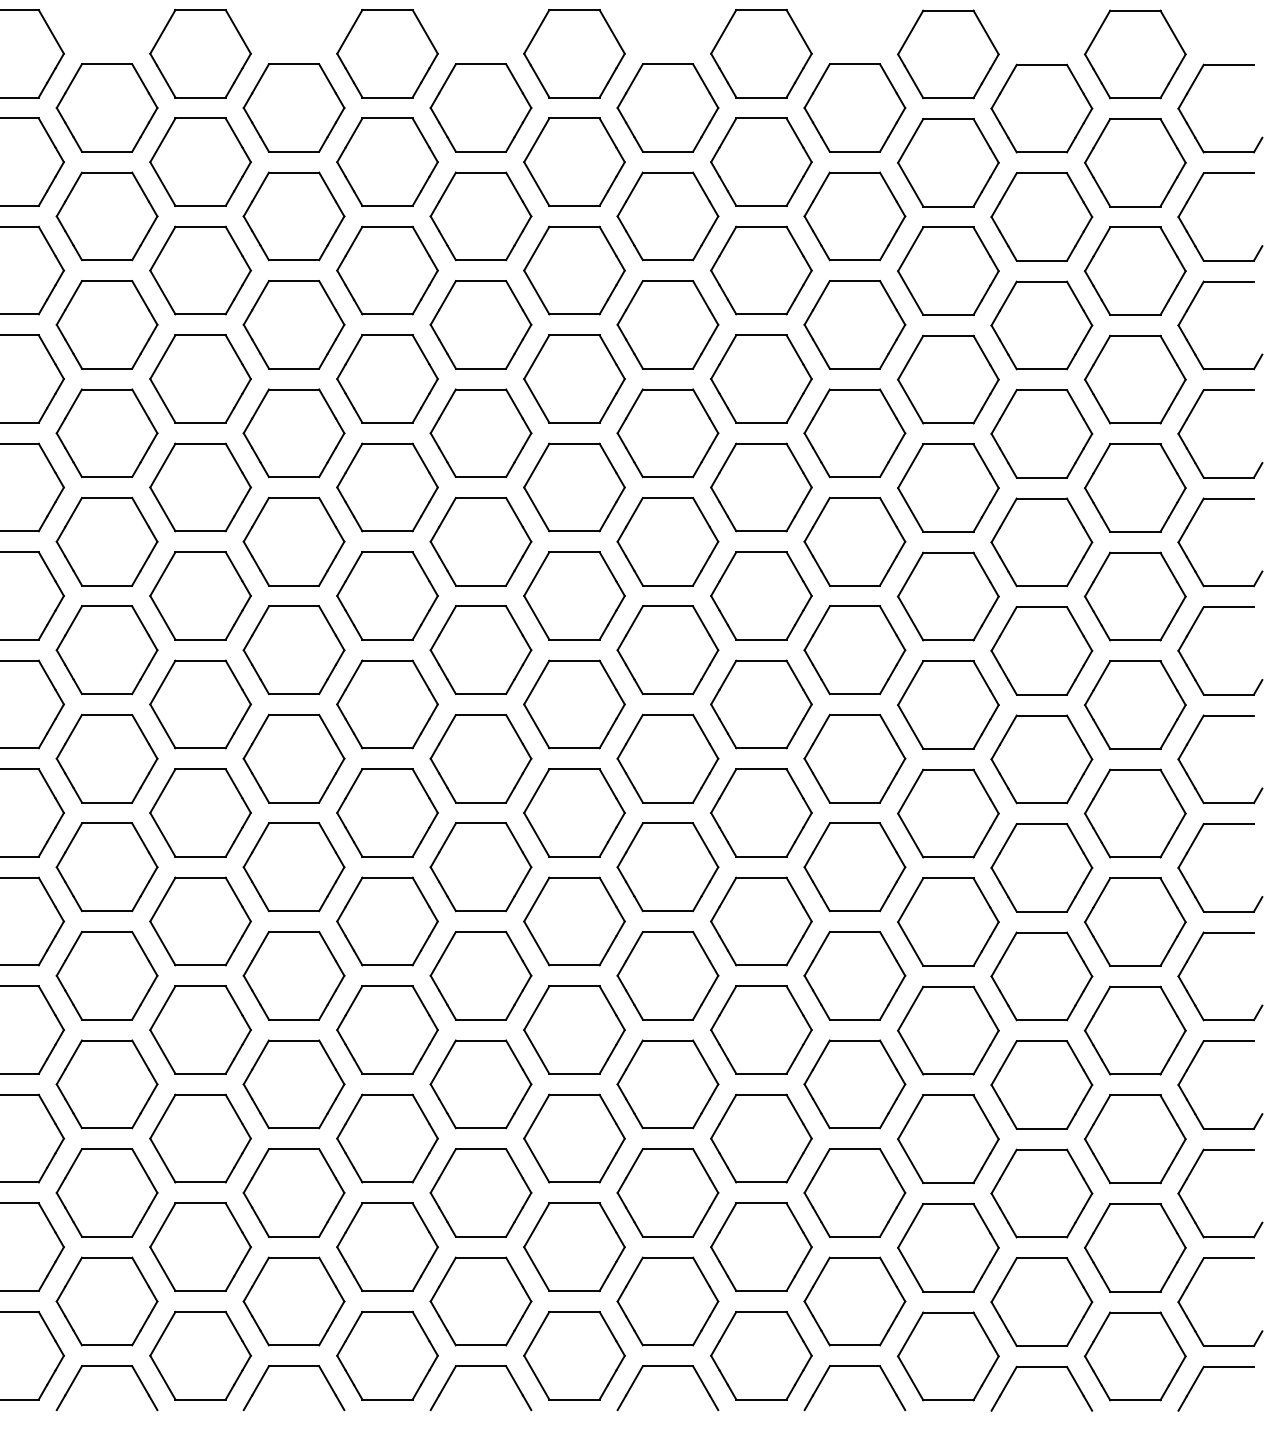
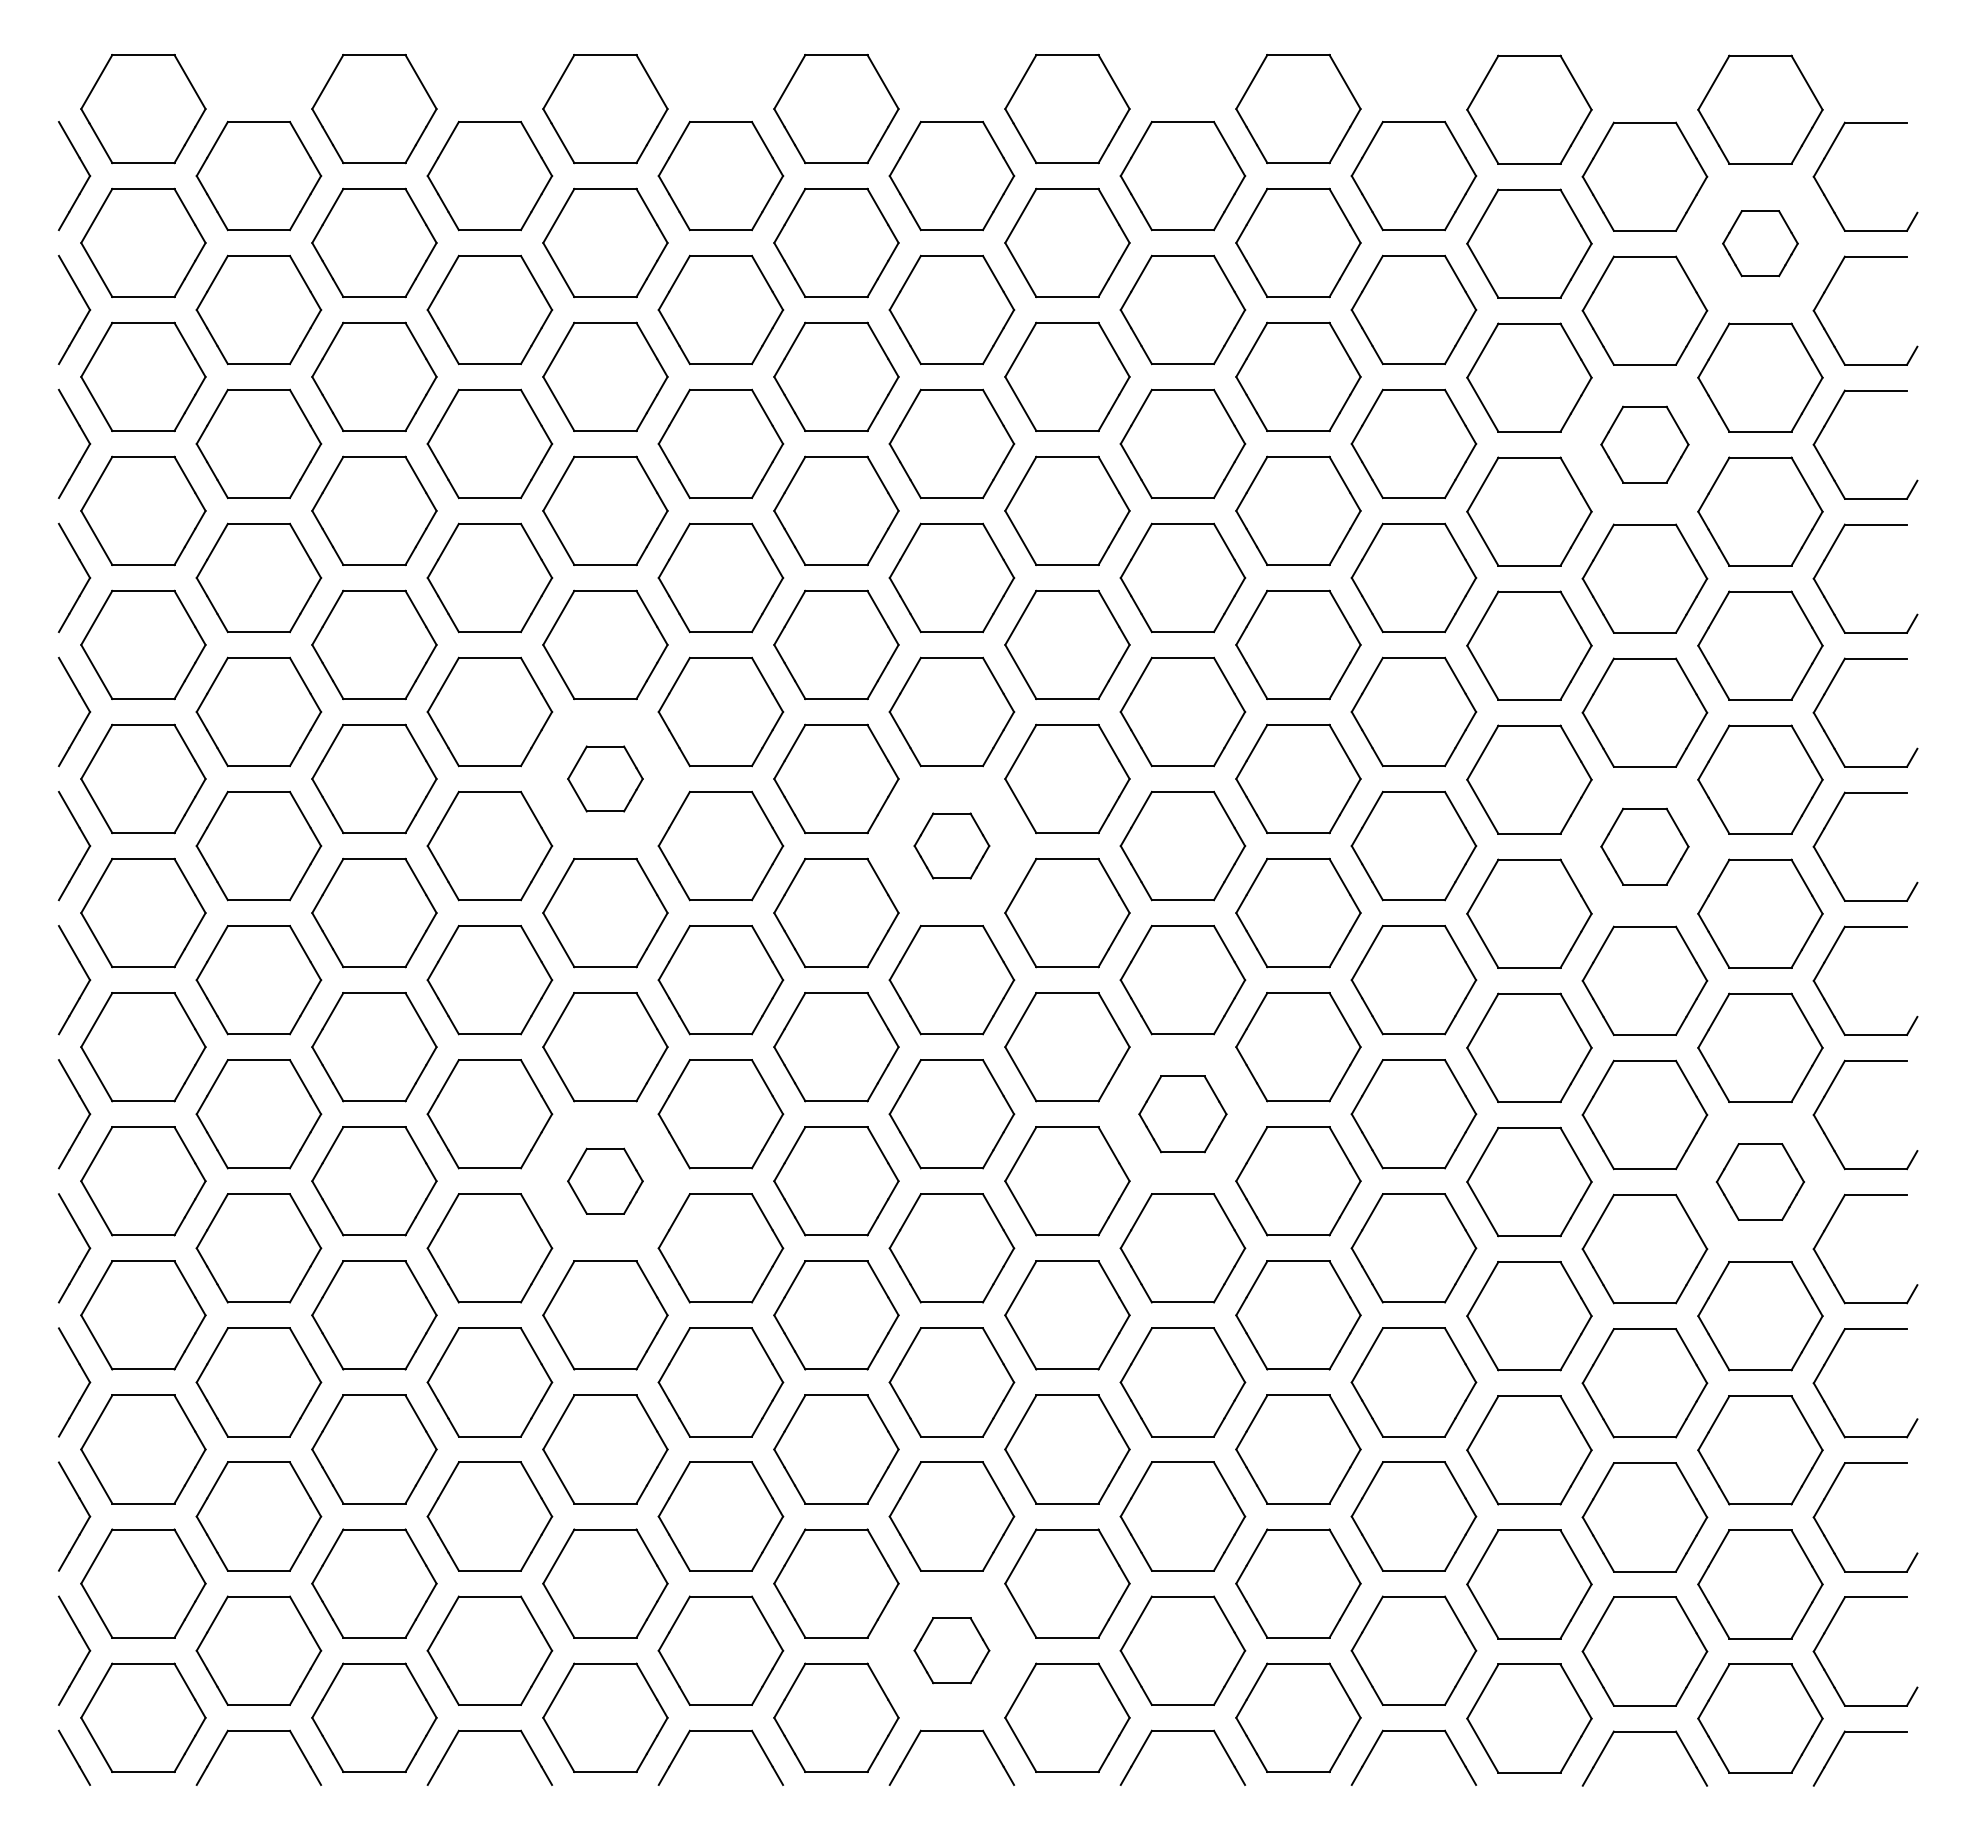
part: (1135, 162) -> (1760, 243), size x0.6
part: (1041, 325) -> (1644, 444), size x0.7
part: (200, 595) -> (605, 778), size x0.6
part: (480, 649) -> (951, 845), size x0.6
part: (1041, 650) -> (1644, 846), size x0.7
part: (667, 867) -> (1182, 1114), size x0.7
part: (200, 921) -> (605, 1181), size x0.6
part: (1135, 921) -> (1760, 1181), size x0.7
part: (480, 1301) -> (951, 1650), size x0.6

